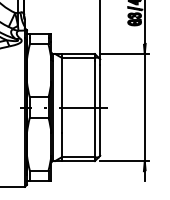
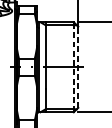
line: (94, 110) -> (73, 69), solid -> dashed
line: (100, 110) -> (78, 69), solid -> dashed

